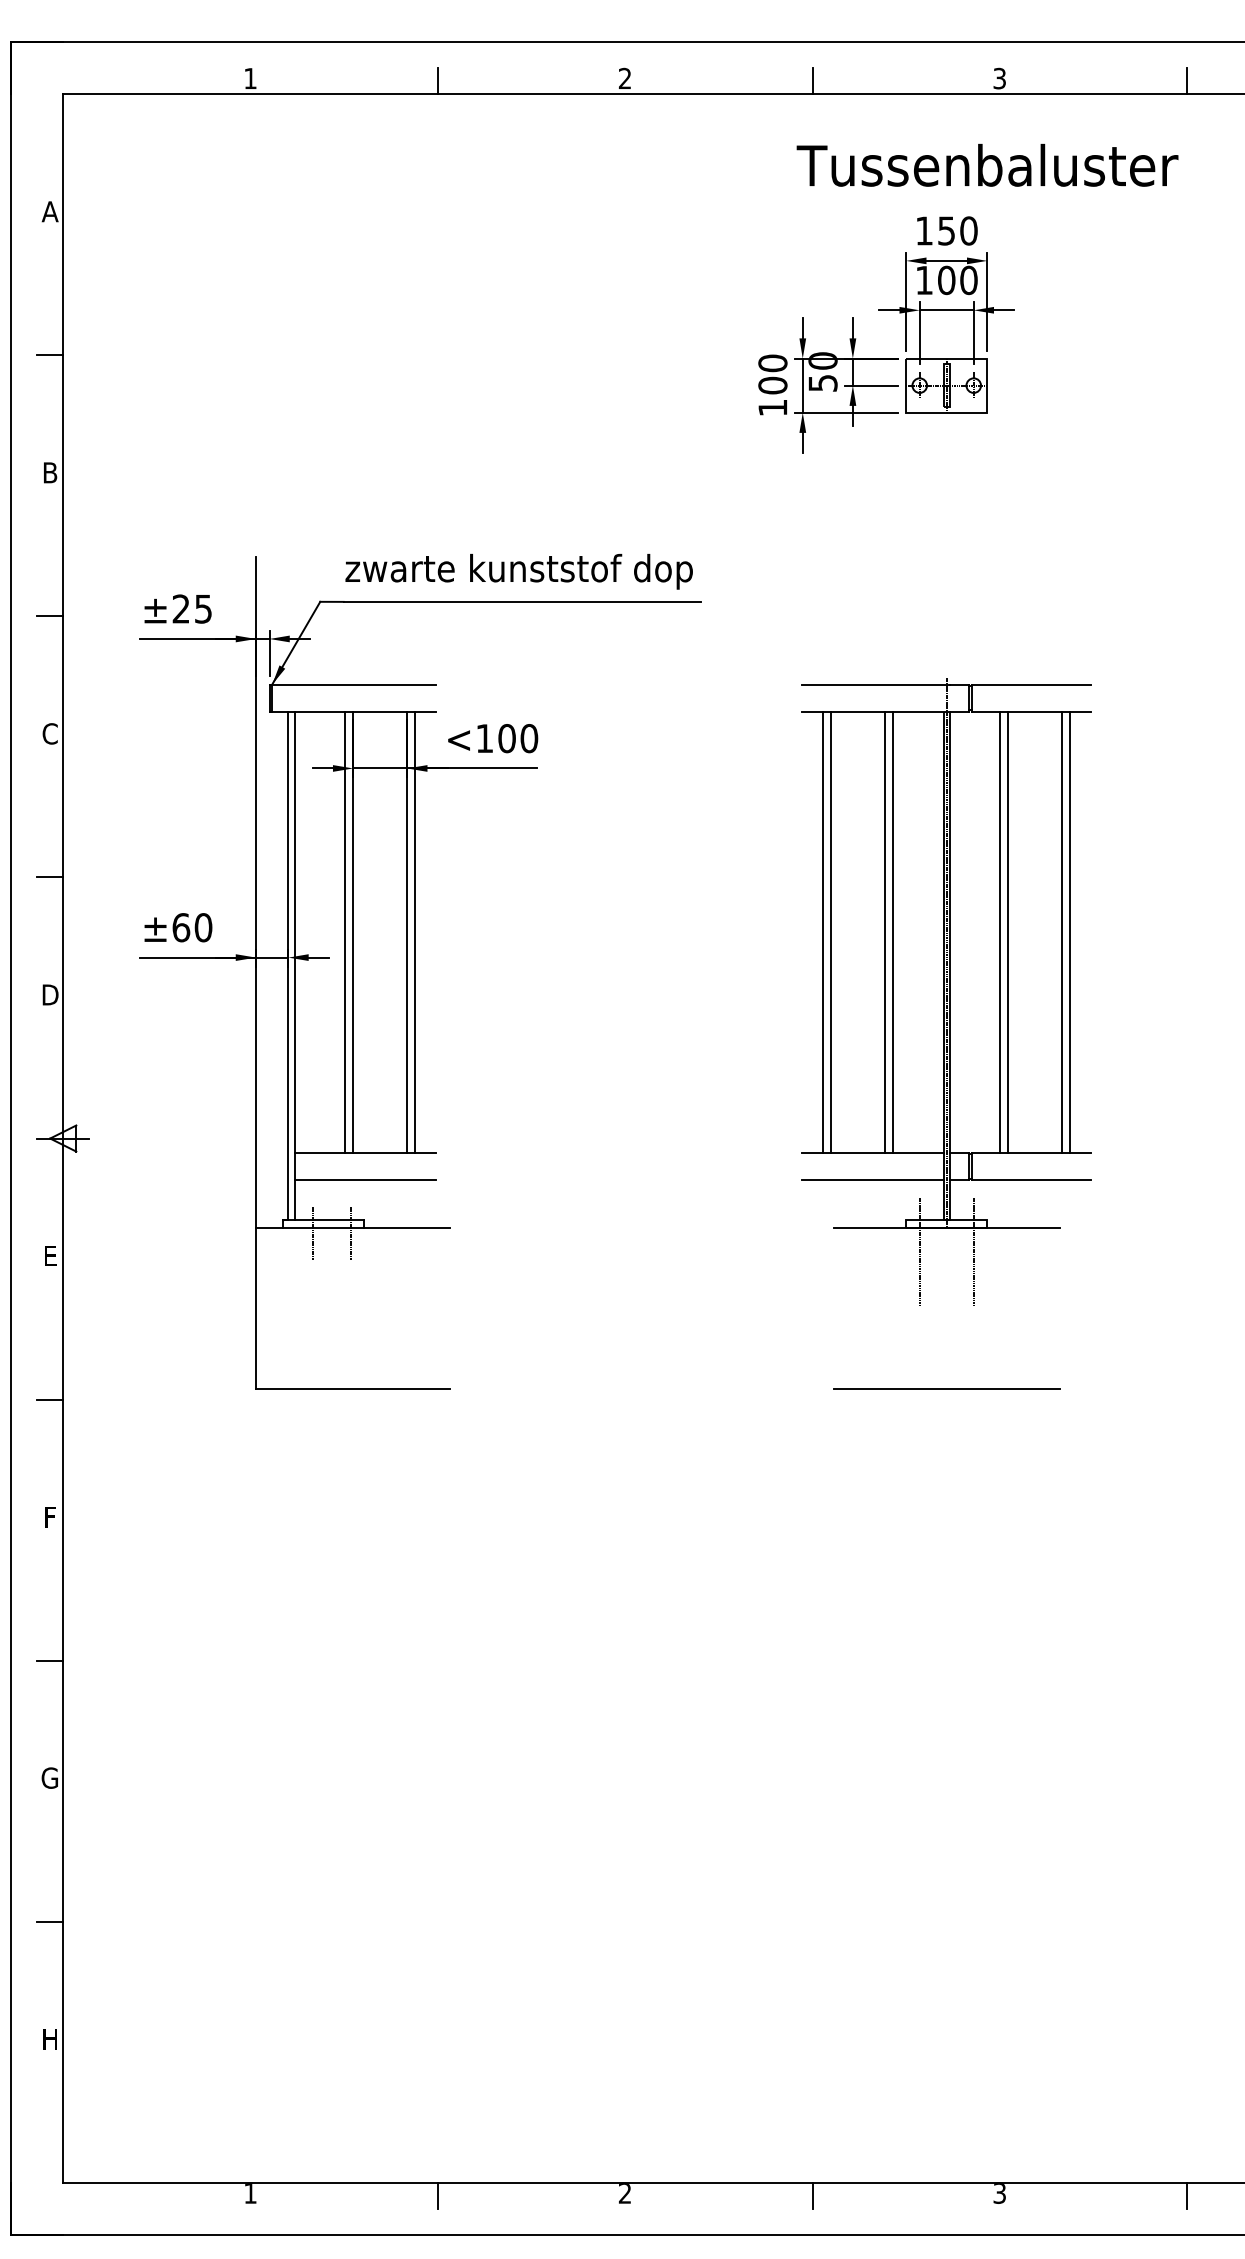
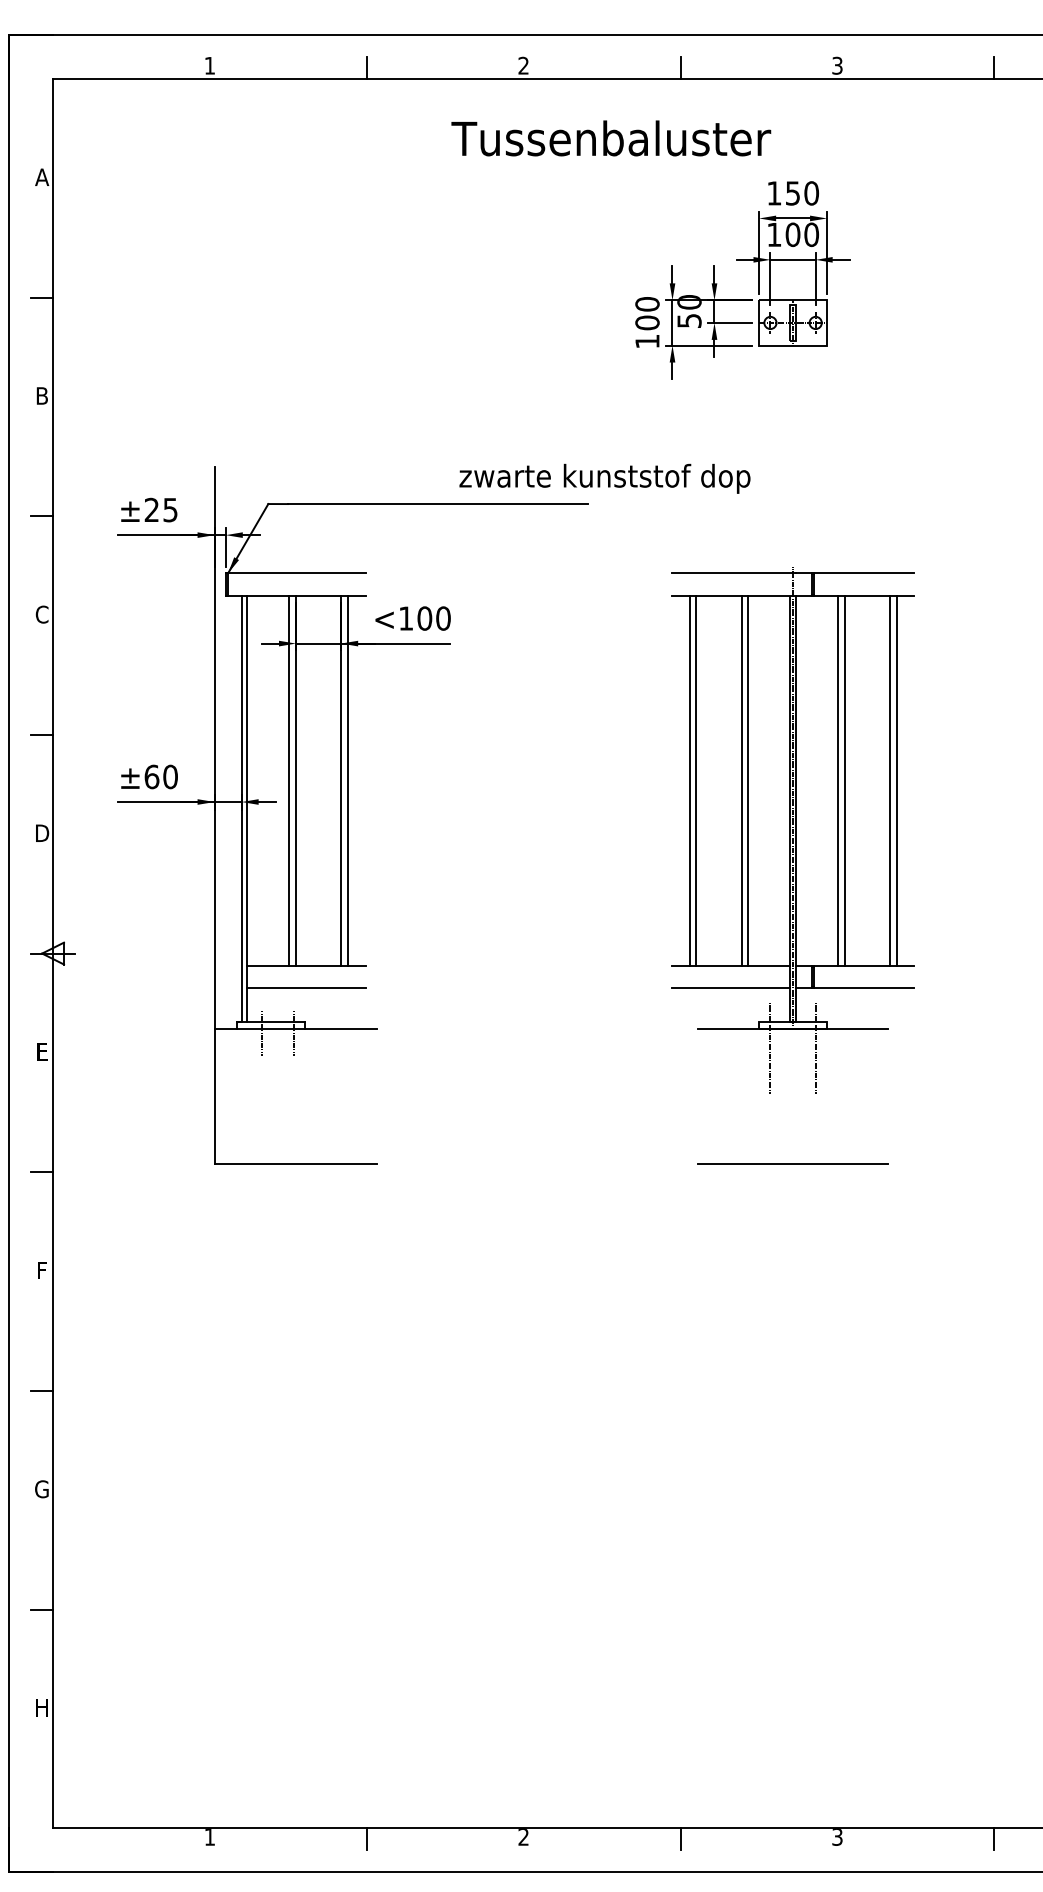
text: (987, 165) -> (611, 138), moved
text: (518, 571) -> (604, 478), moved

